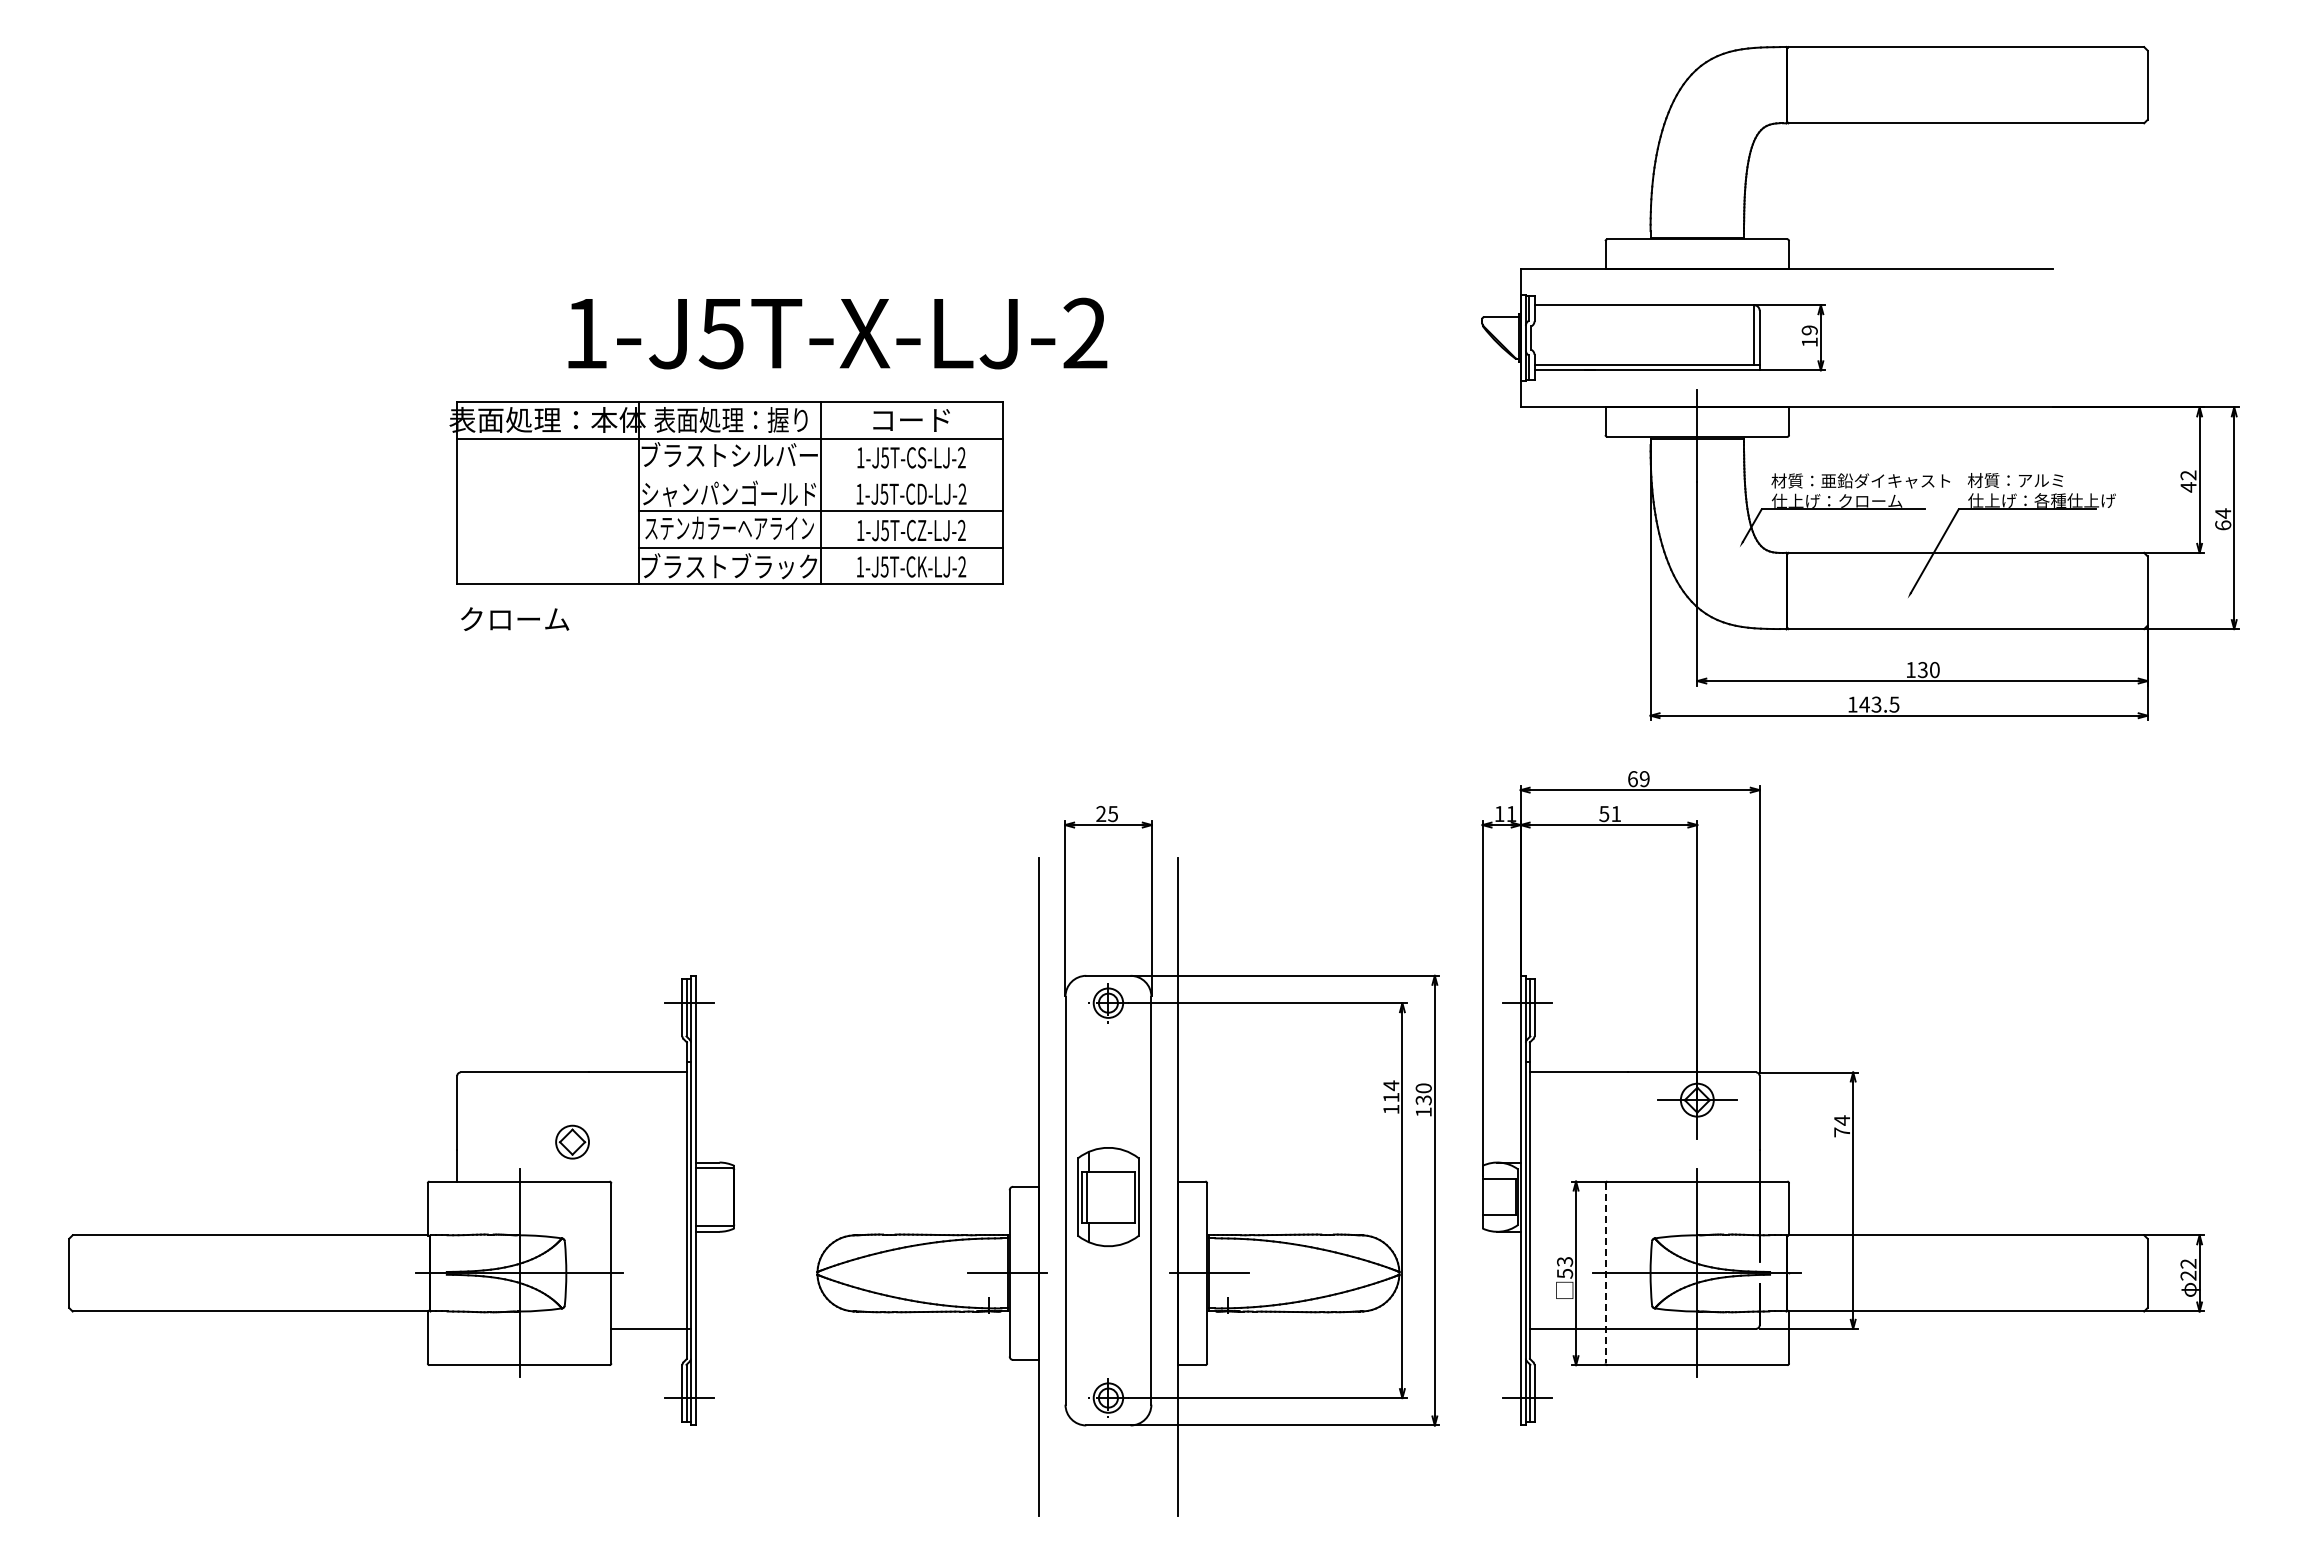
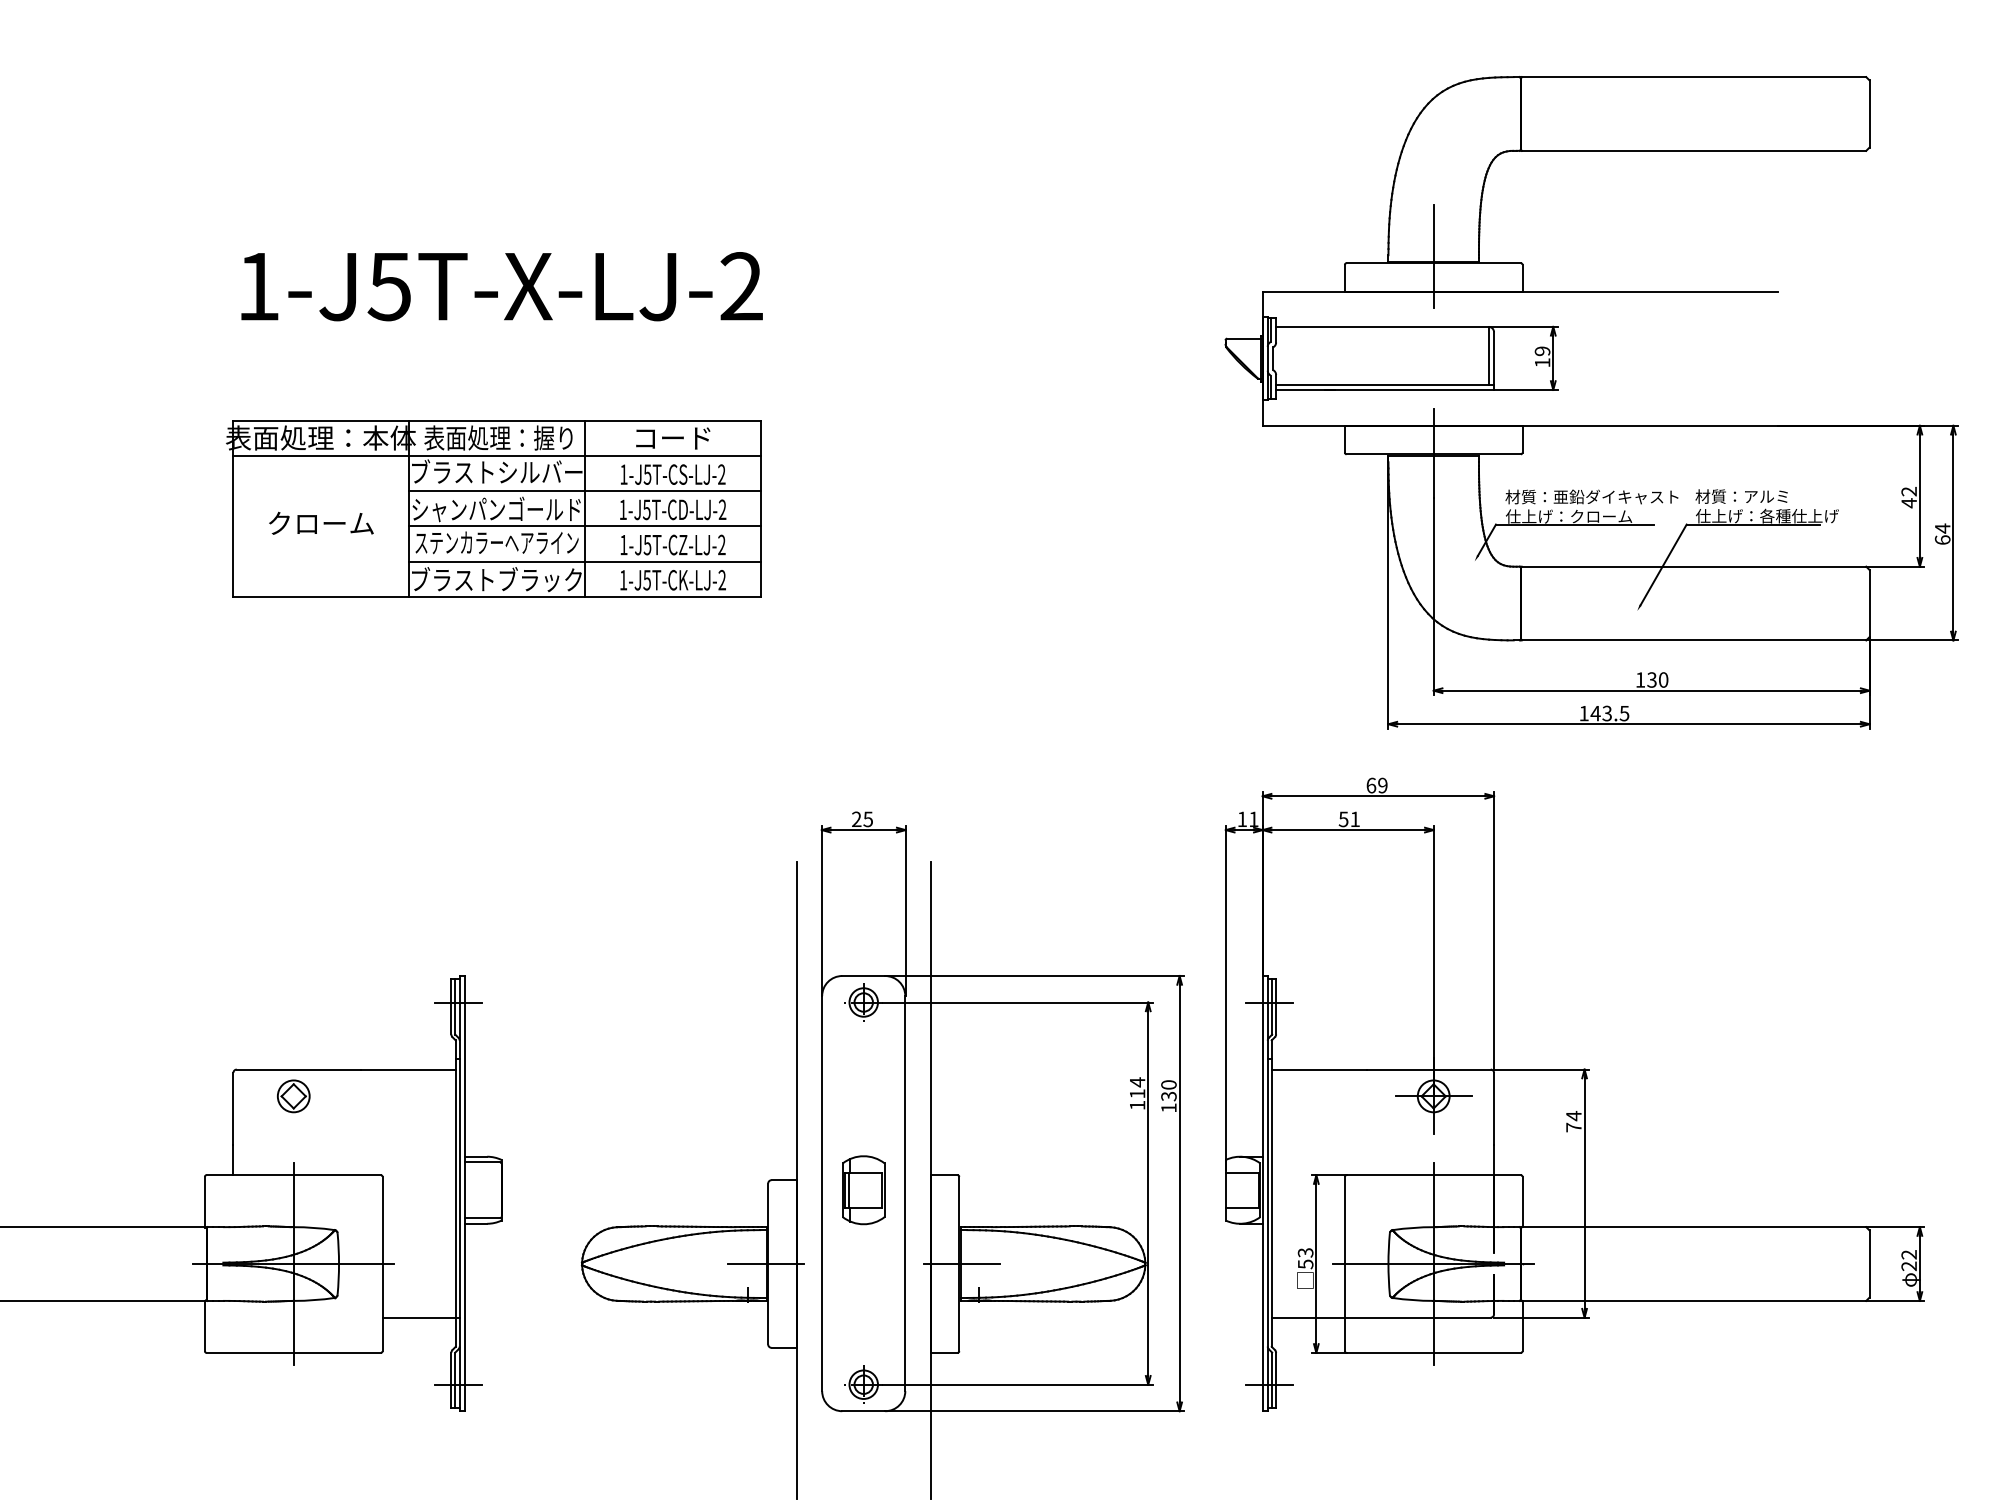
line: (1697, 232) -> (1433, 256), added
text: (837, 333) -> (501, 286), moved
line: (820, 474) -> (585, 490), added
text: (515, 618) -> (321, 522), moved
part: (572, 1141) -> (293, 1095), moved
part: (1108, 1197) -> (863, 1190), size x0.71
line: (1605, 1273) -> (1344, 1264), dashed -> solid

